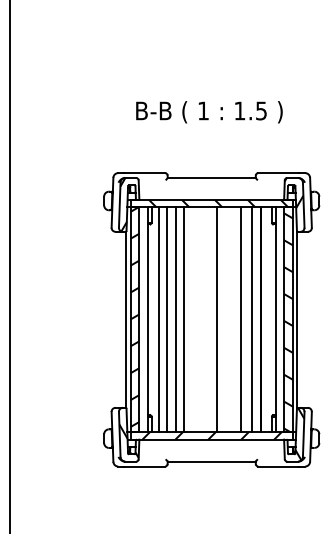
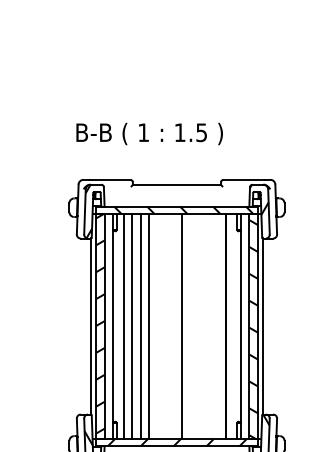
text: (209, 112) -> (149, 134), moved
line: (241, 319) -> (206, 326), removed
line: (252, 319) -> (217, 326), removed

